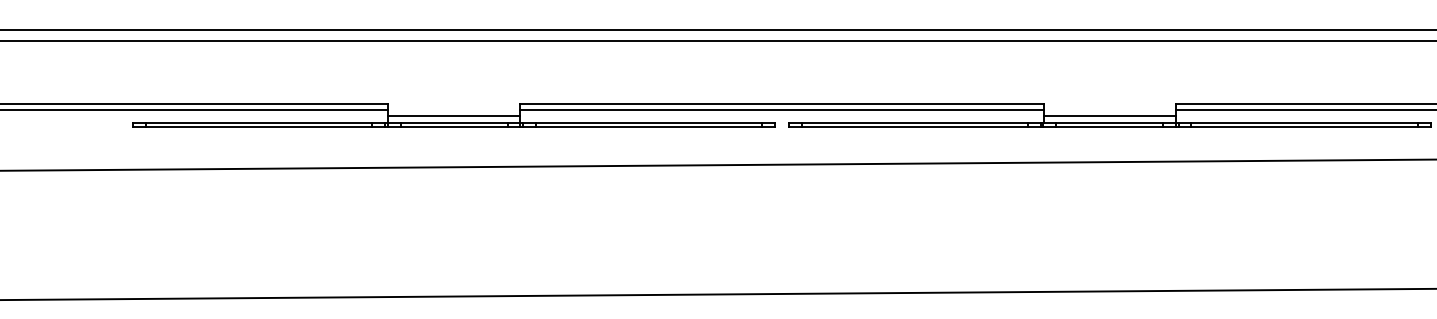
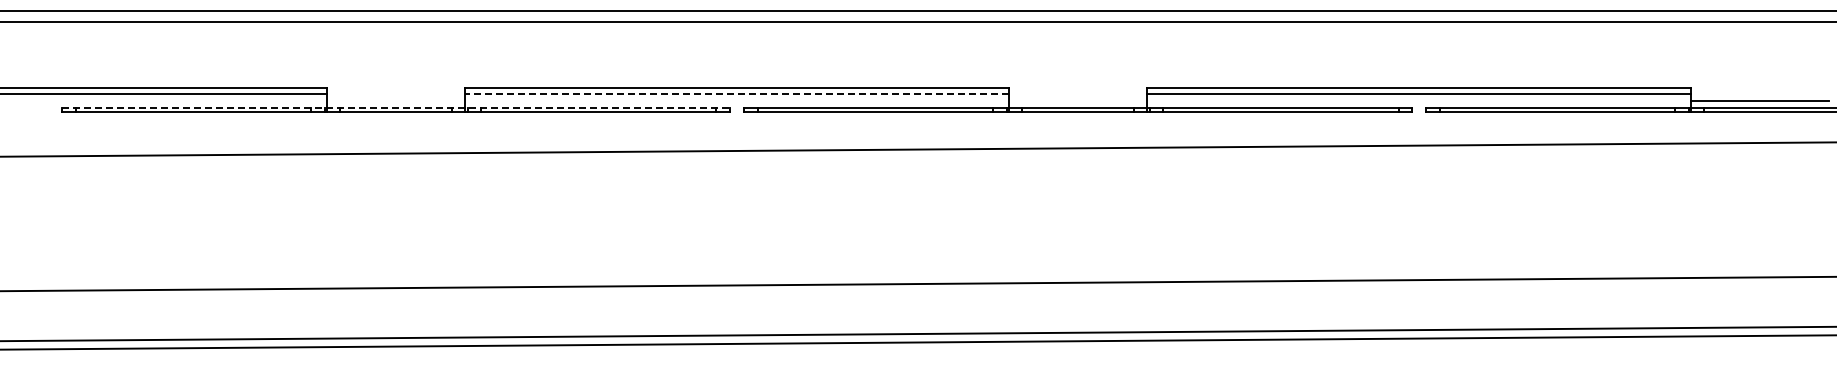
line: (781, 109) -> (736, 93), solid -> dashed
line: (454, 116) -> (396, 100), removed
line: (1110, 116) -> (1078, 100), removed
line: (454, 122) -> (396, 107), solid -> dashed

